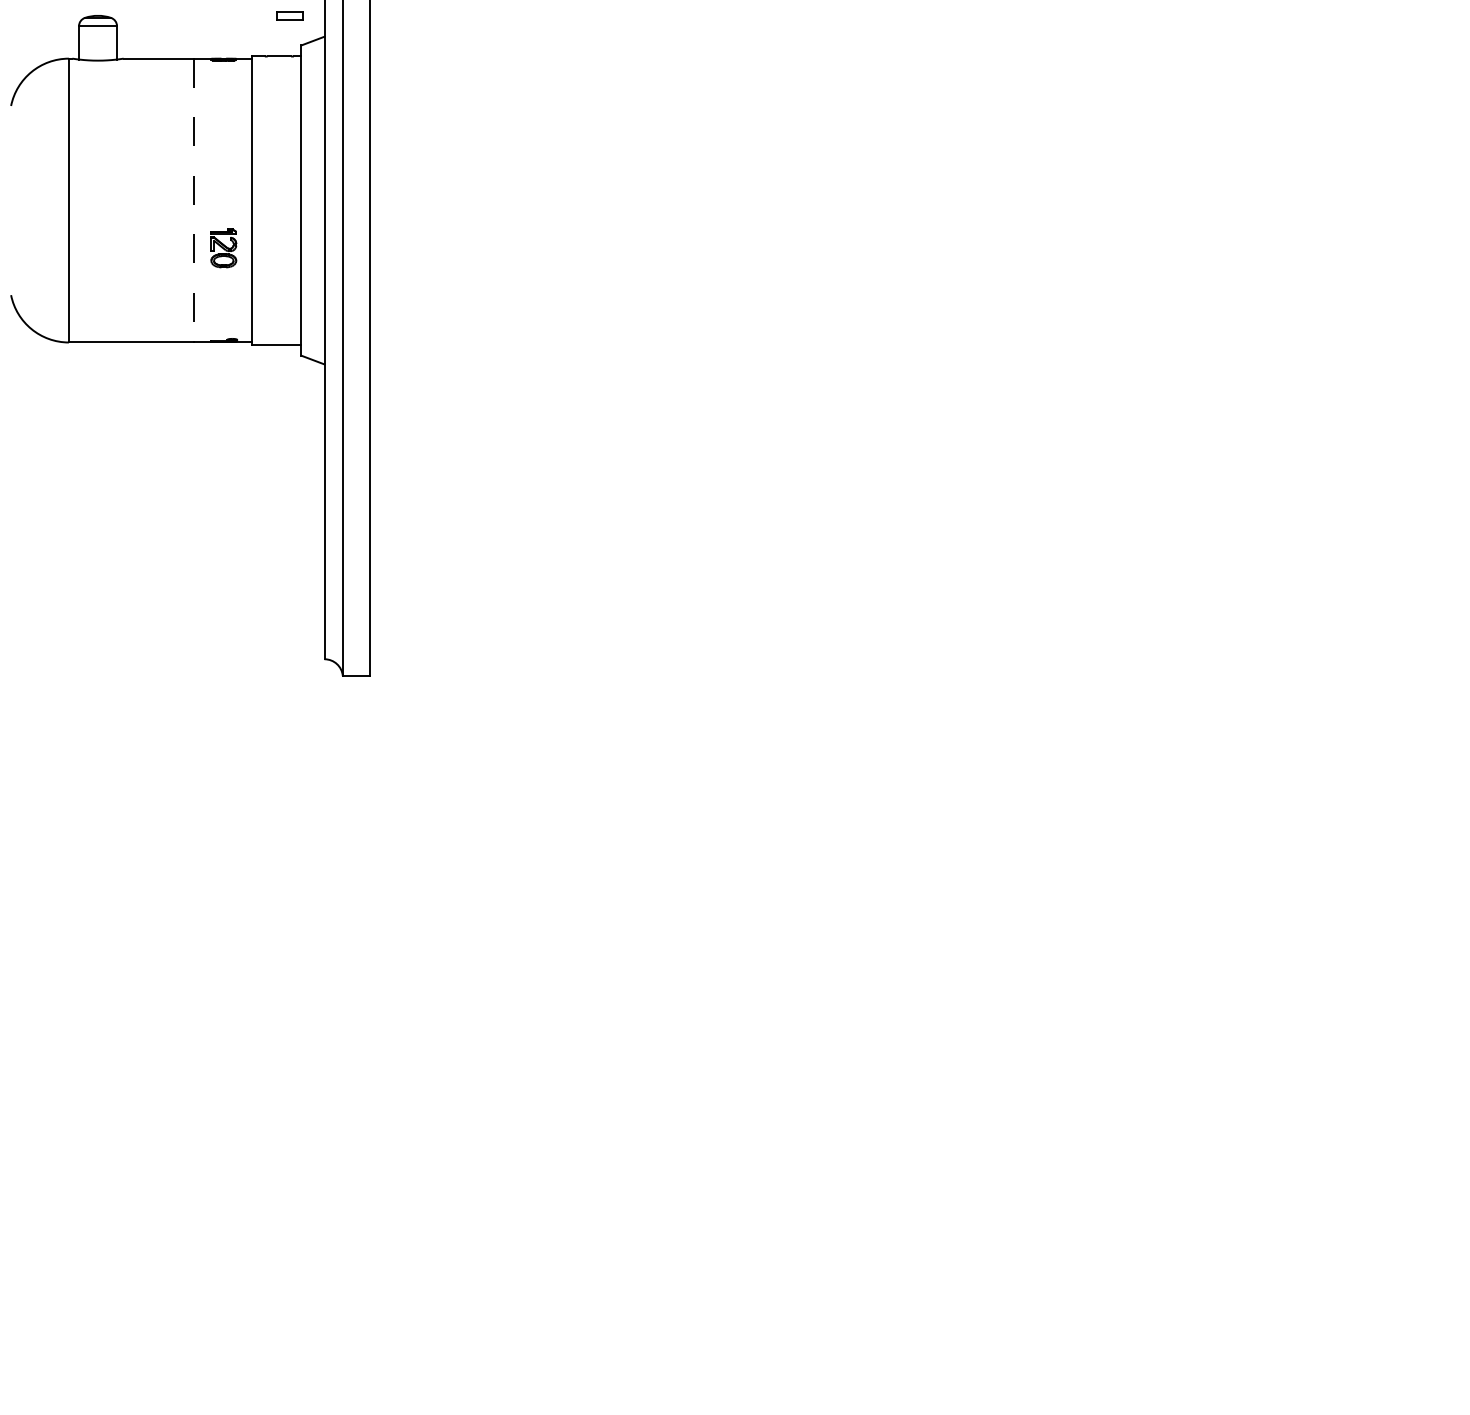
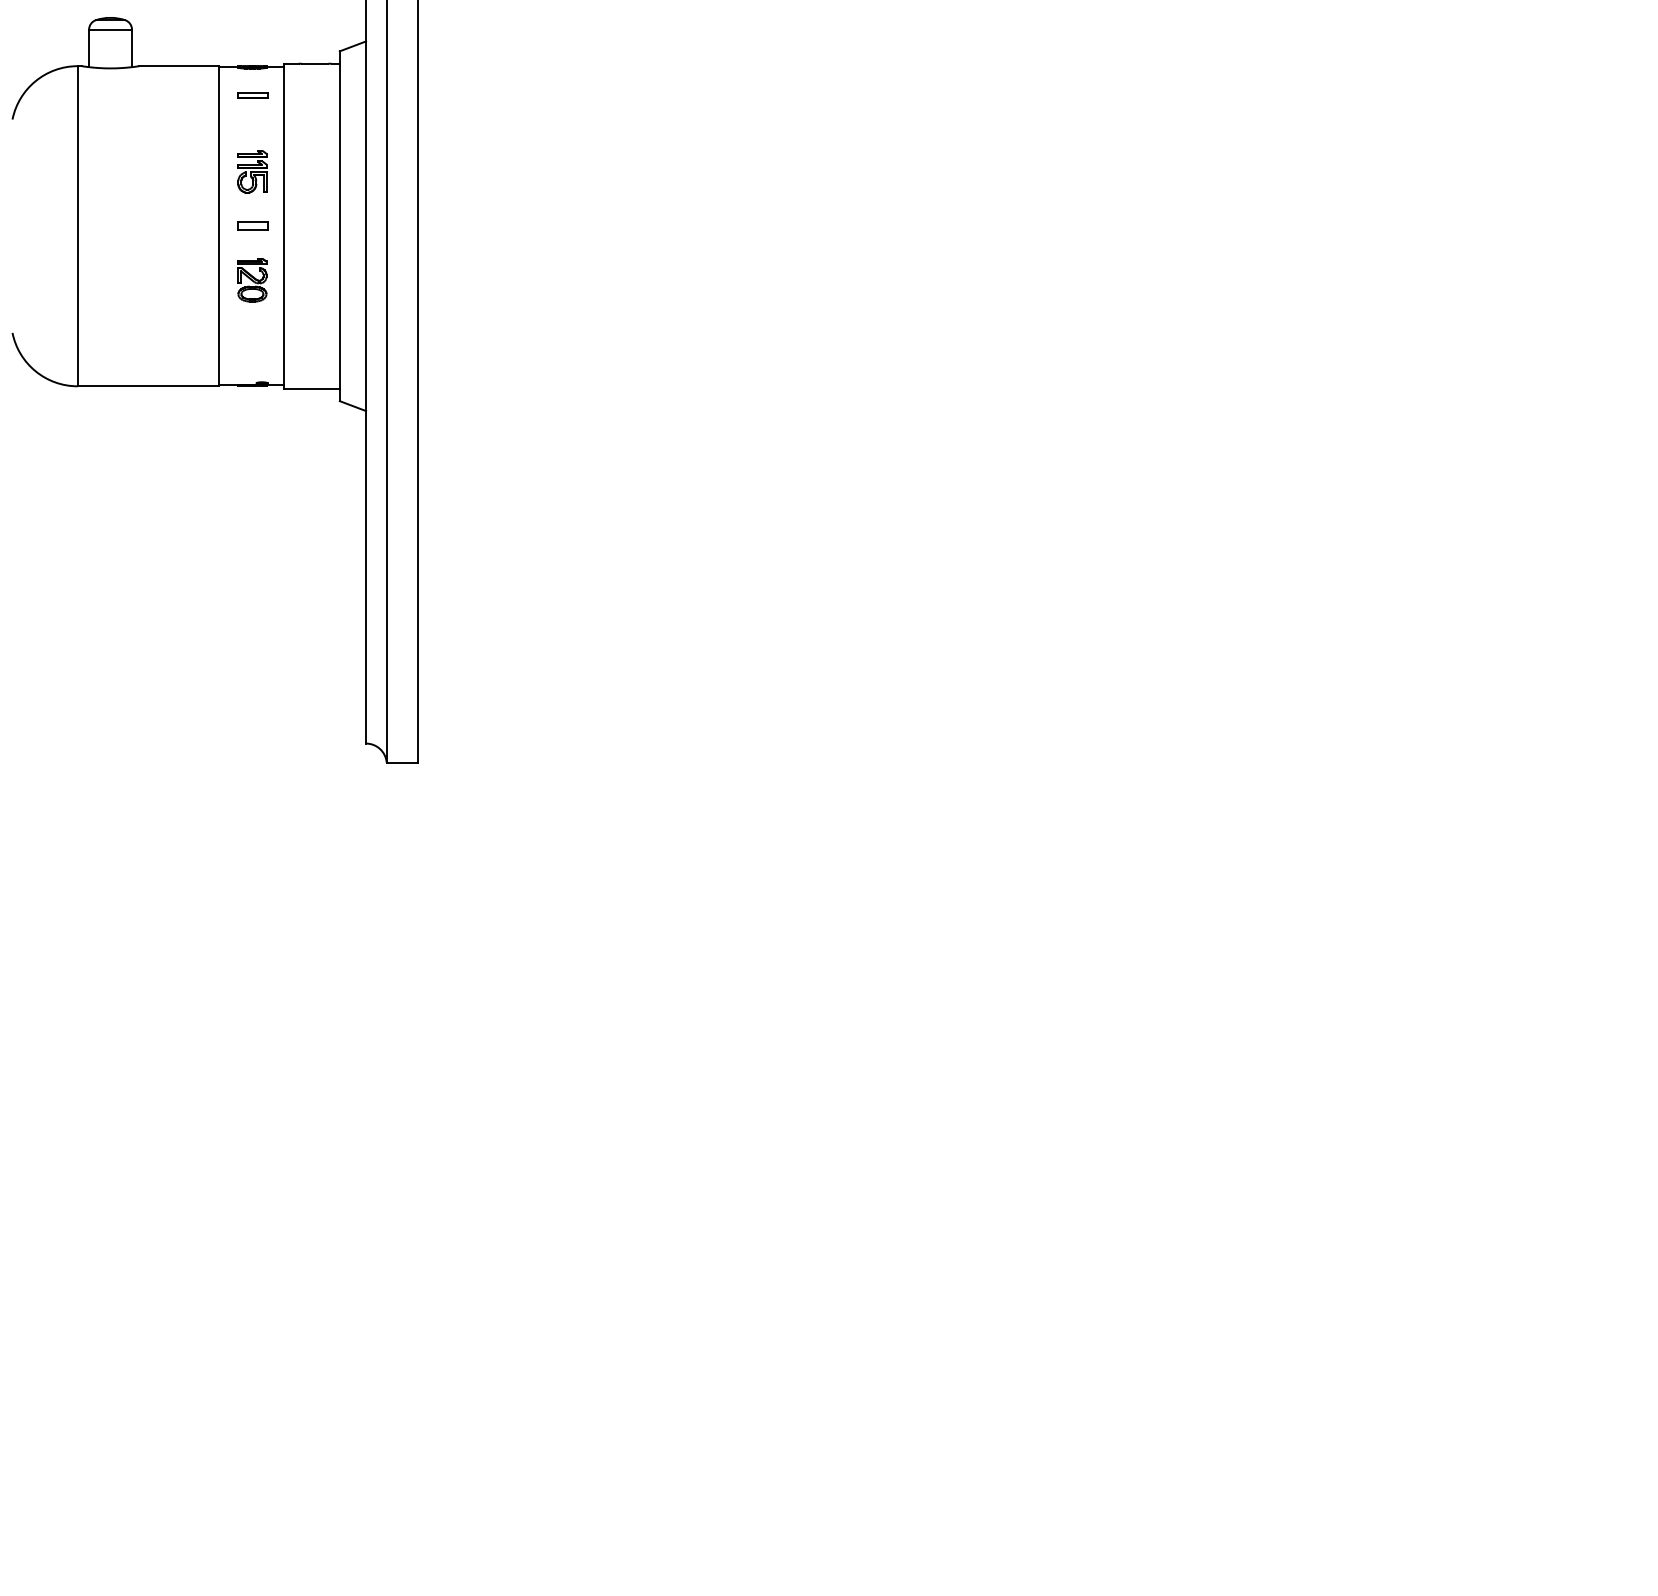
part: (289, 15) -> (252, 225), moved
part: (223, 84) -> (252, 95), added
part: (223, 152) -> (252, 171), added
line: (193, 200) -> (218, 226), dashed -> solid

